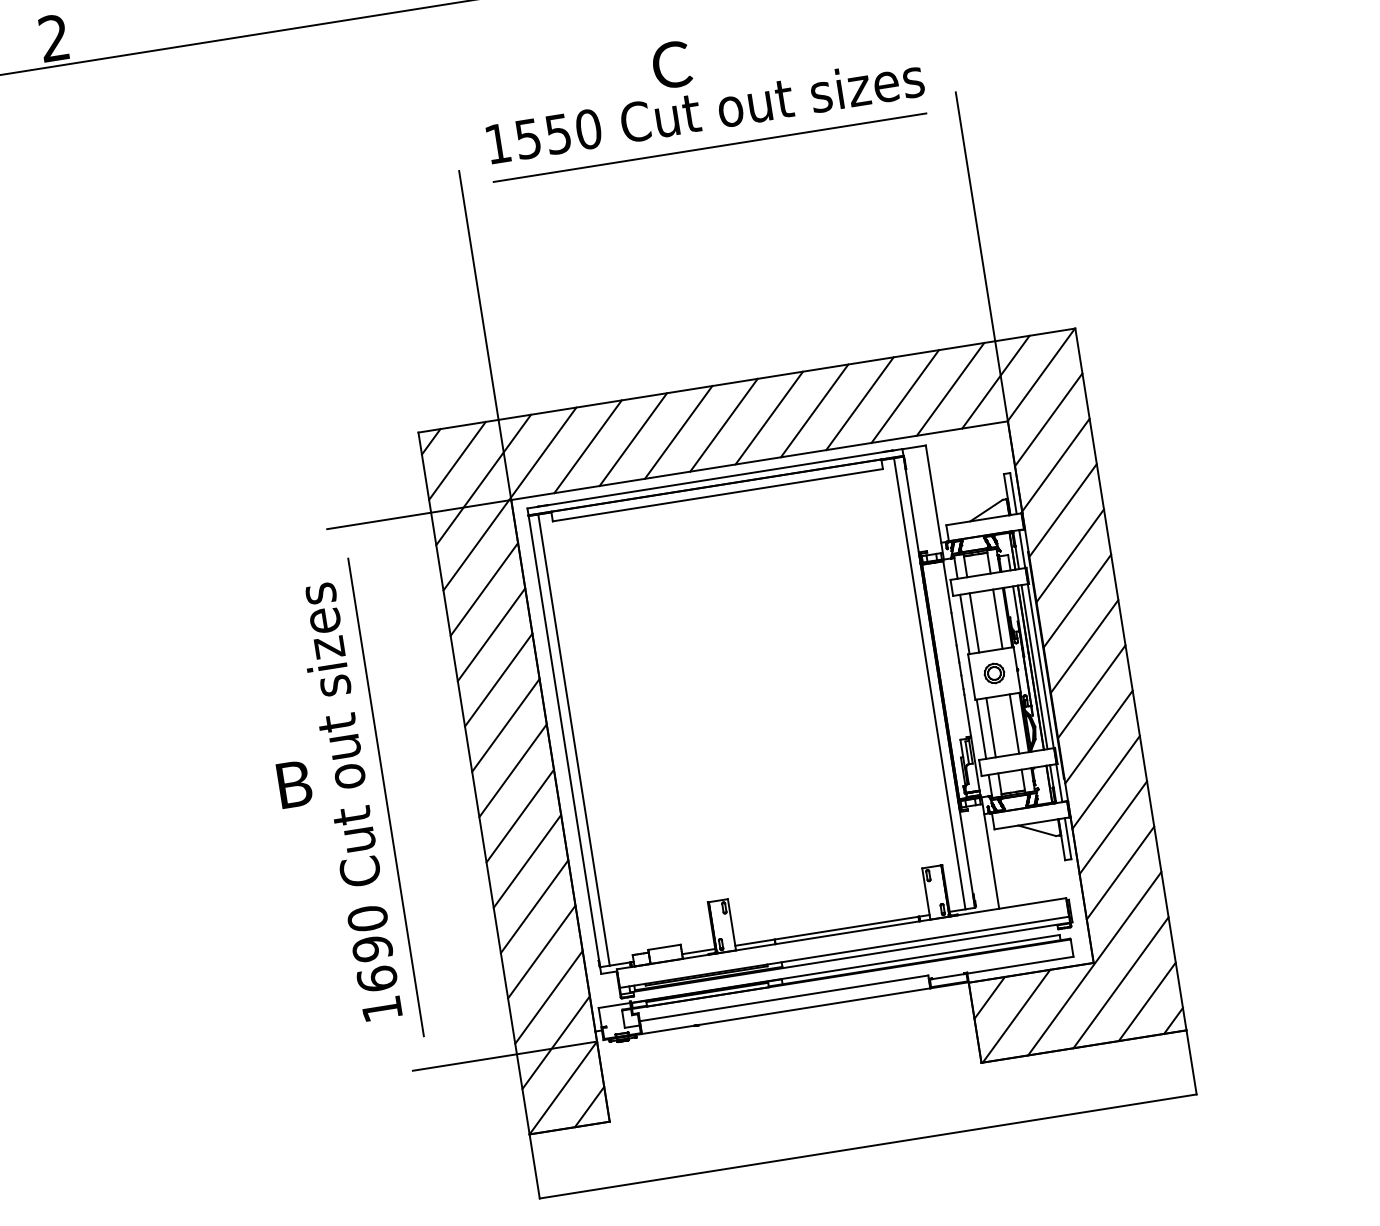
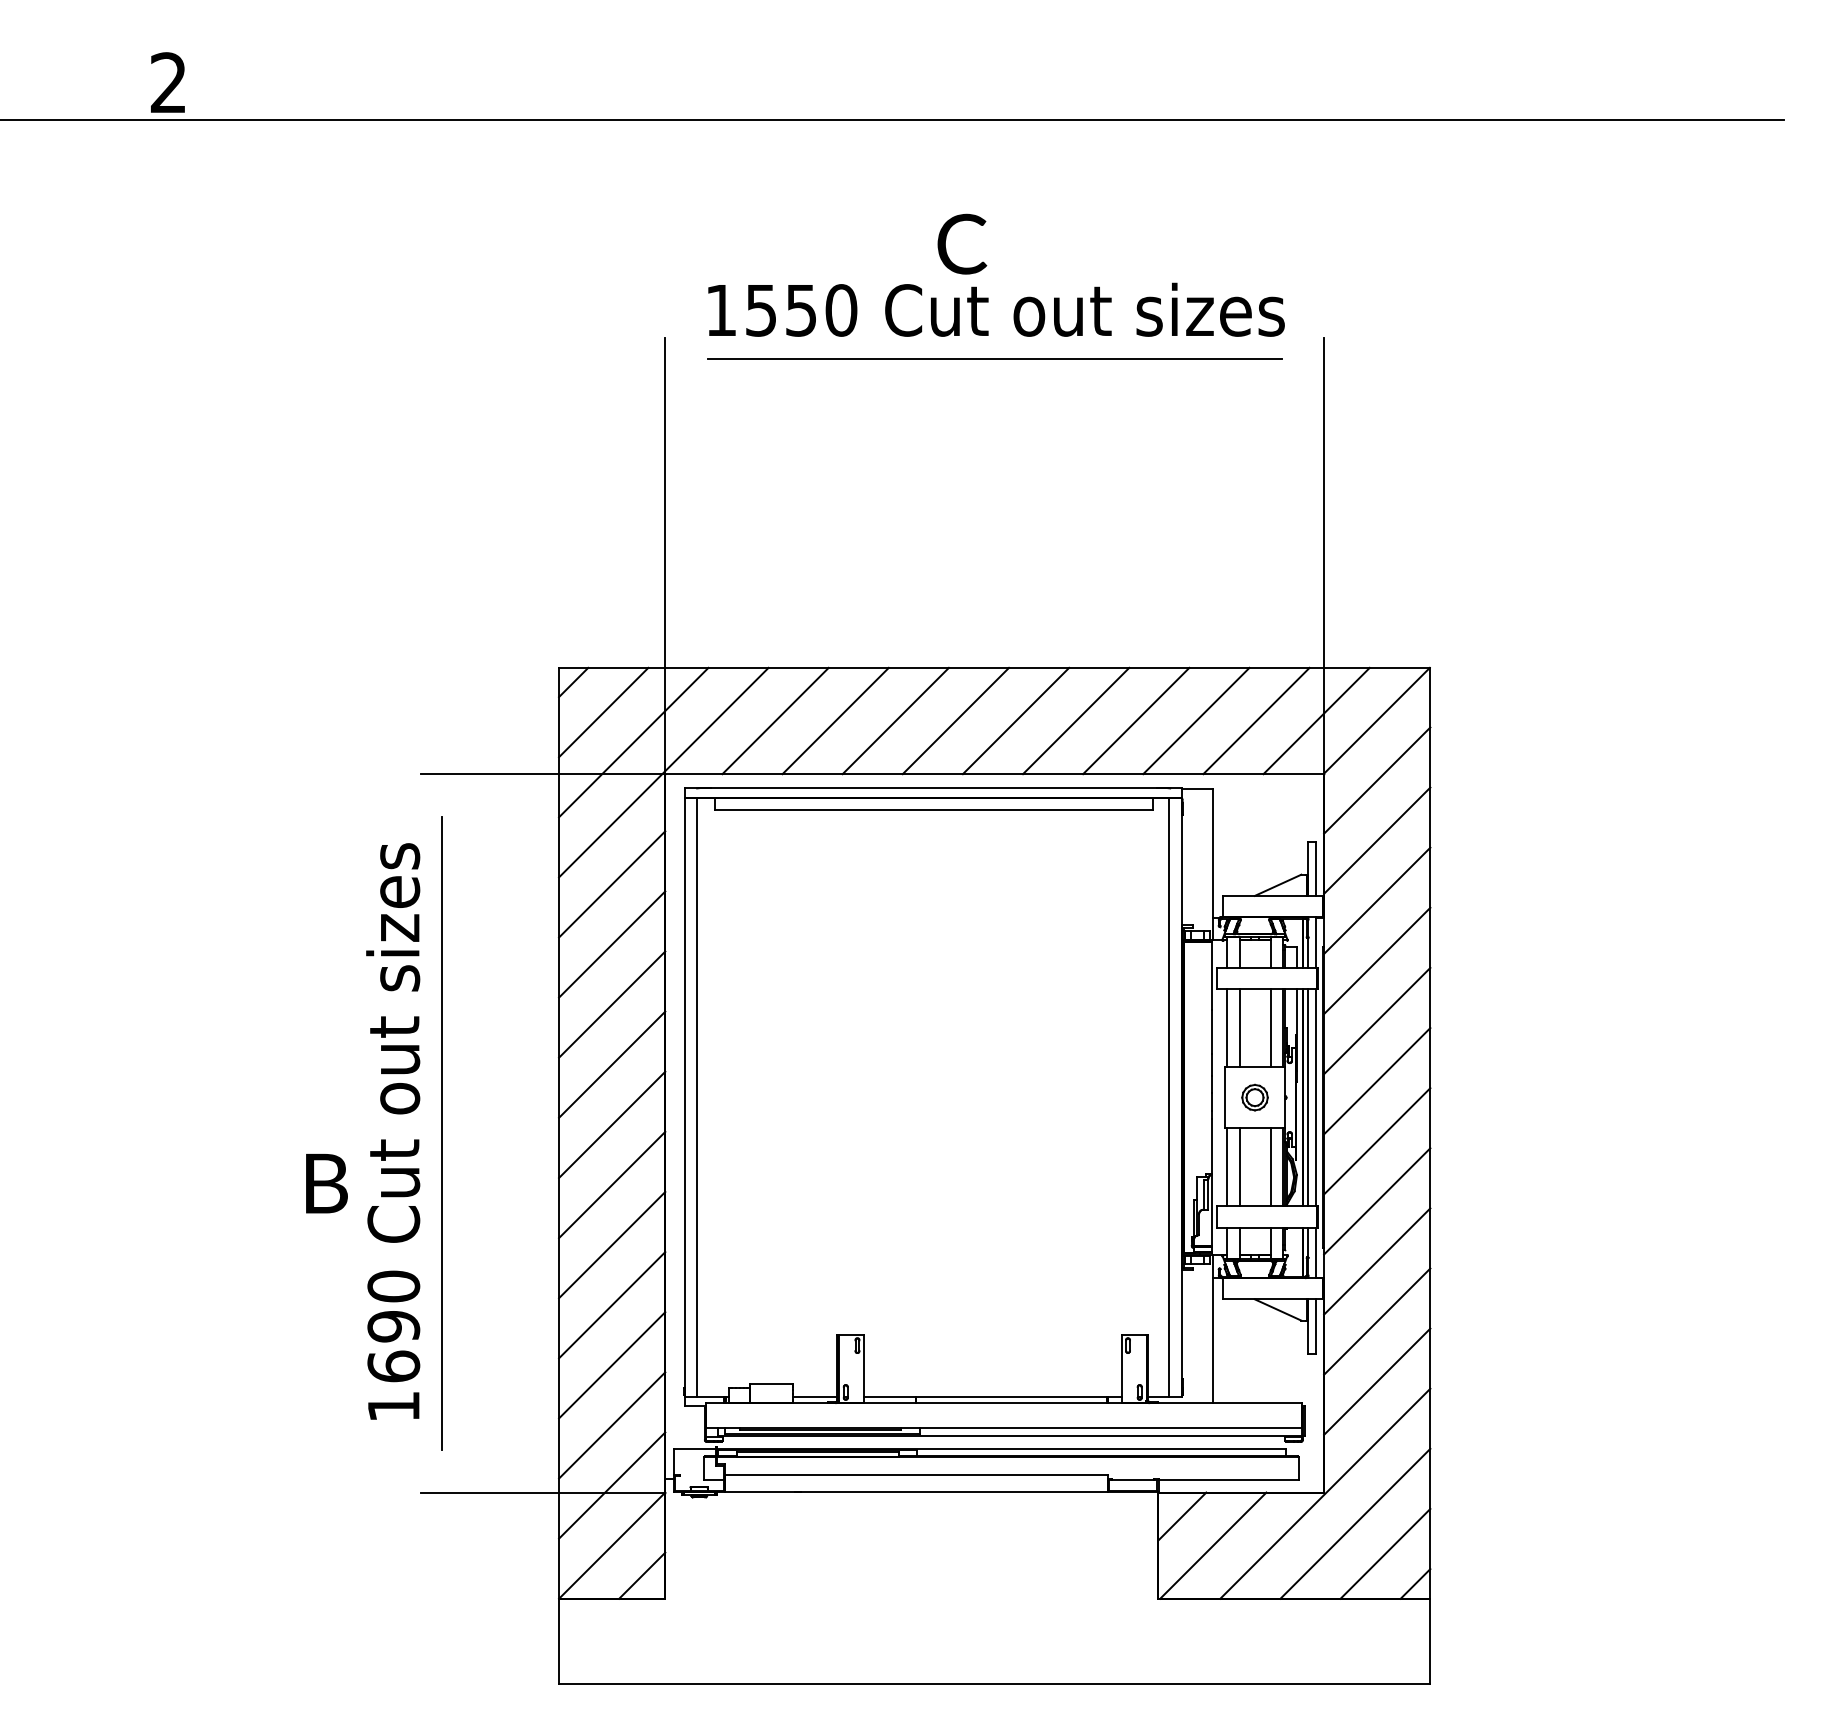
text: (294, 784) -> (326, 1183), moved

